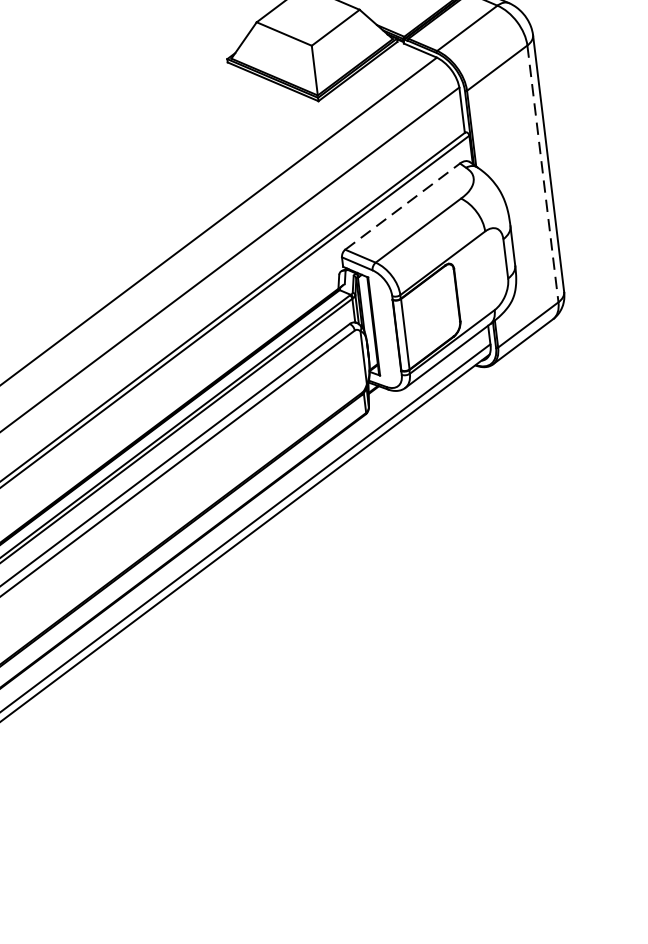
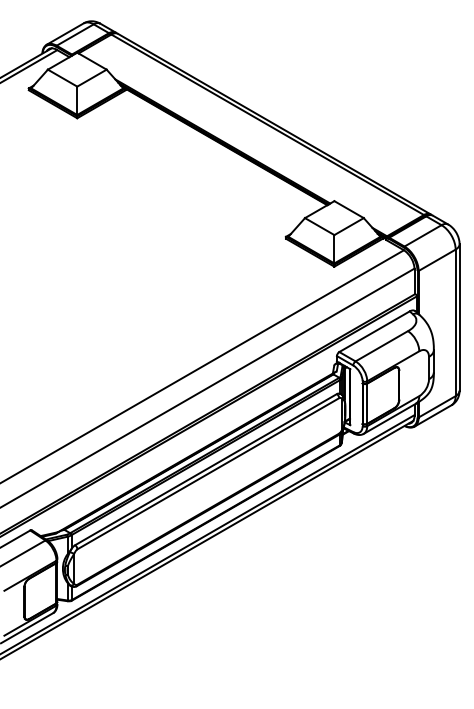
line: (542, 175) -> (455, 323), dashed -> solid
line: (402, 206) -> (374, 331), dashed -> solid

